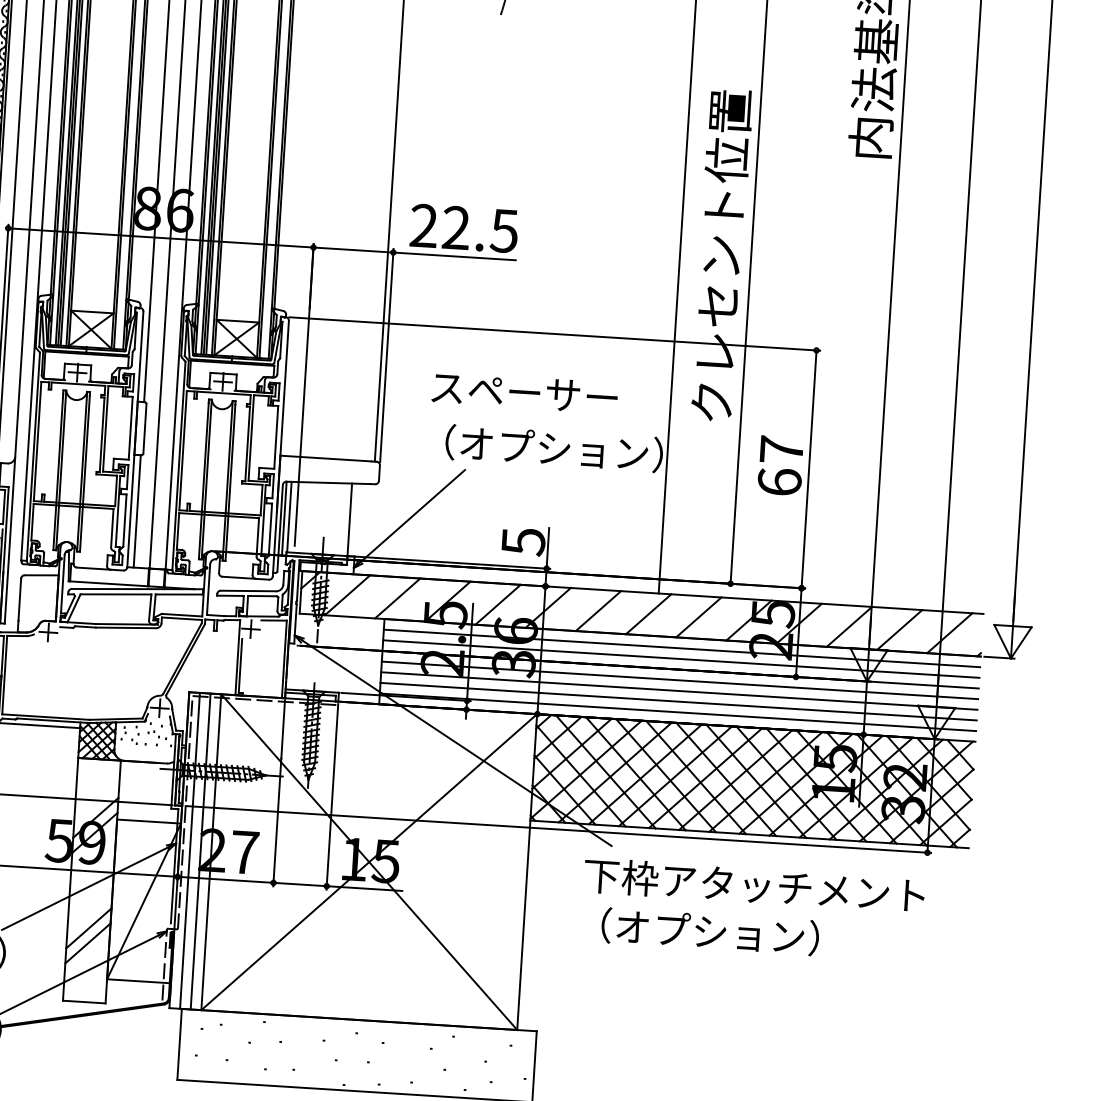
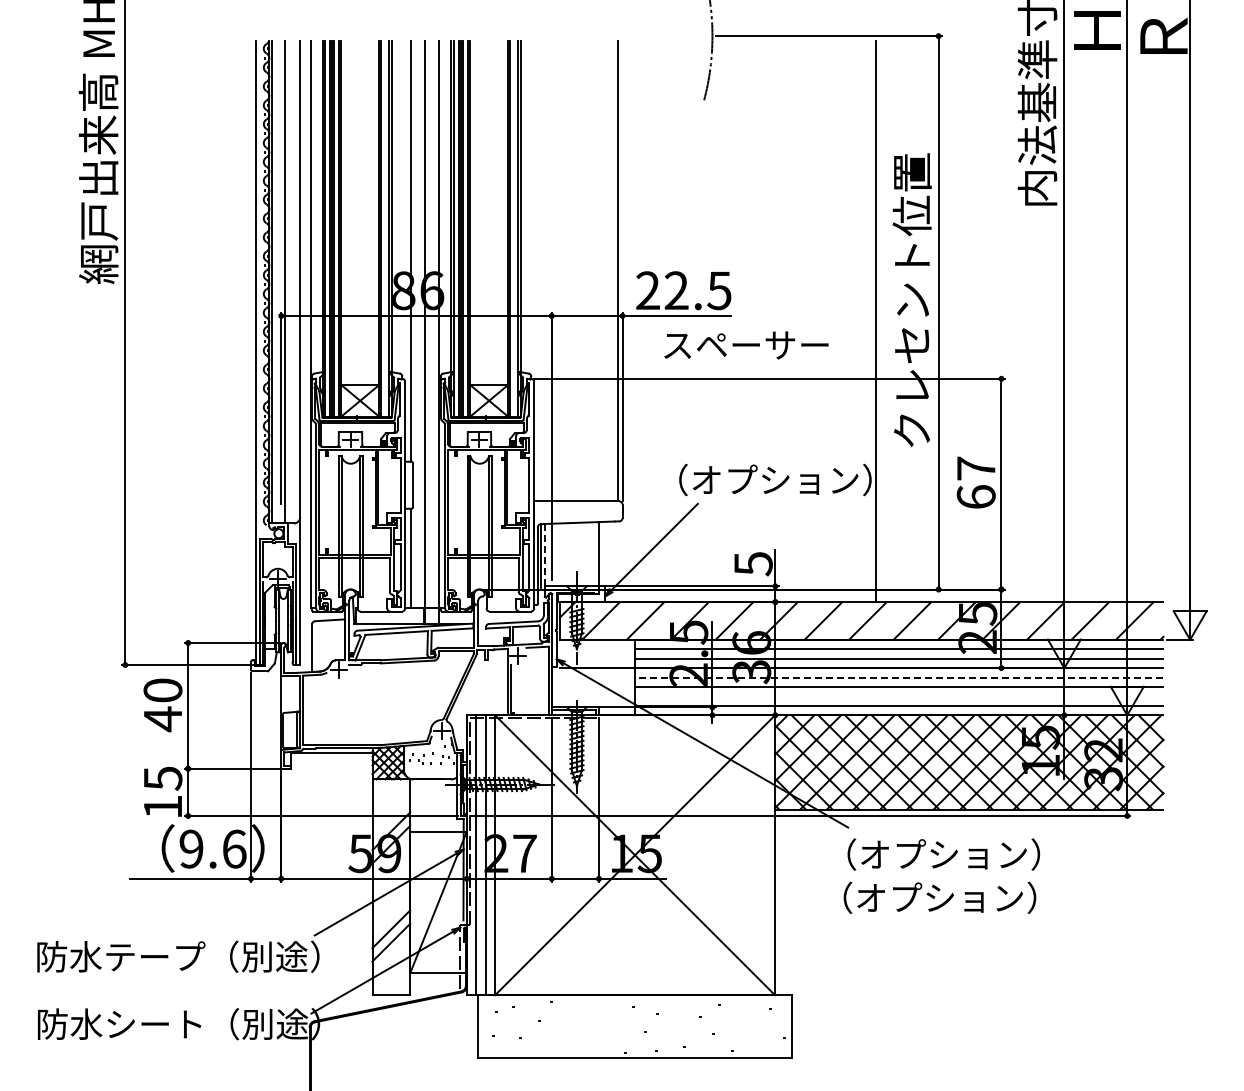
text: (524, 392) -> (746, 345), moved
line: (289, 517) -> (545, 555), solid -> dashed
line: (679, 680) -> (898, 677), solid -> dashed
line: (678, 701) -> (899, 696), removed
text: (754, 885) -> (976, 854), 下枠アタッチメント -> （オプション）

